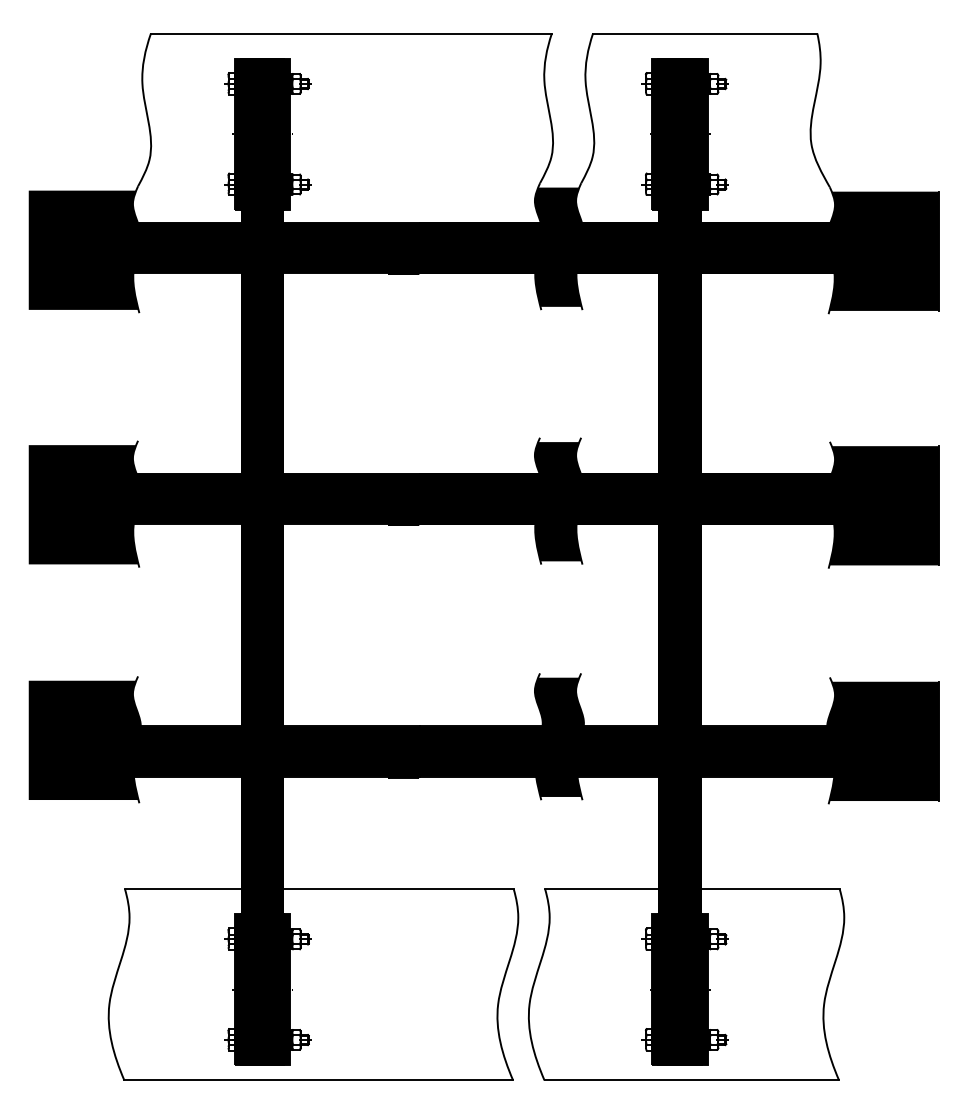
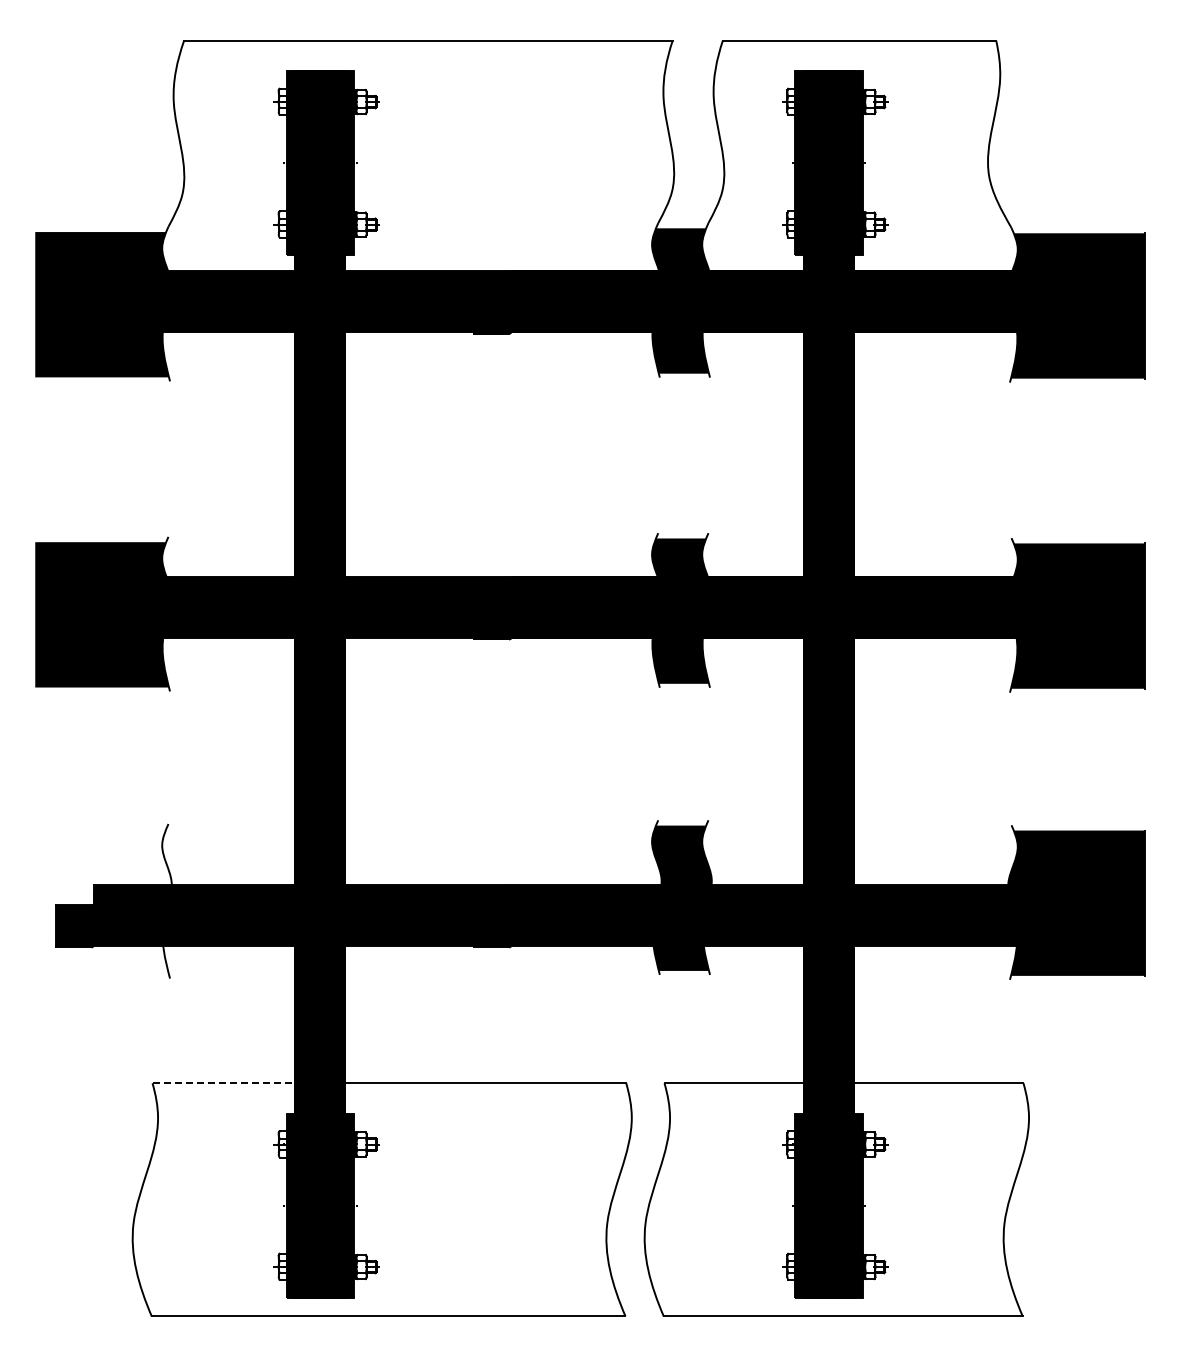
fill: (84, 739) -> (103, 901), removed
line: (184, 889) -> (224, 1083), solid -> dashed

